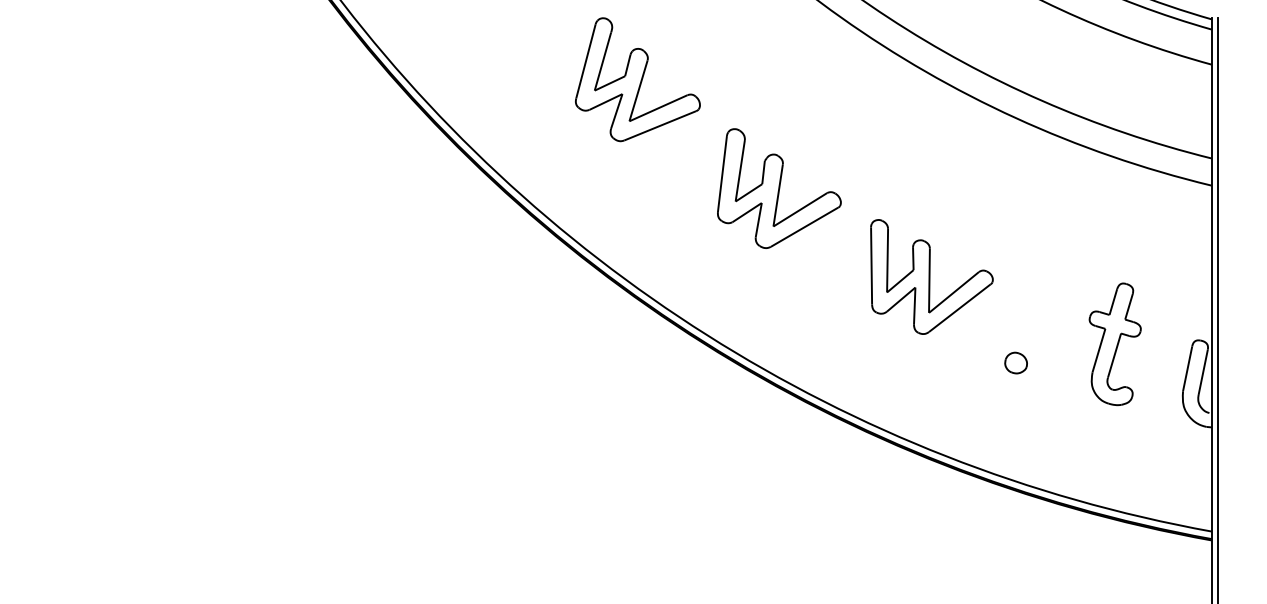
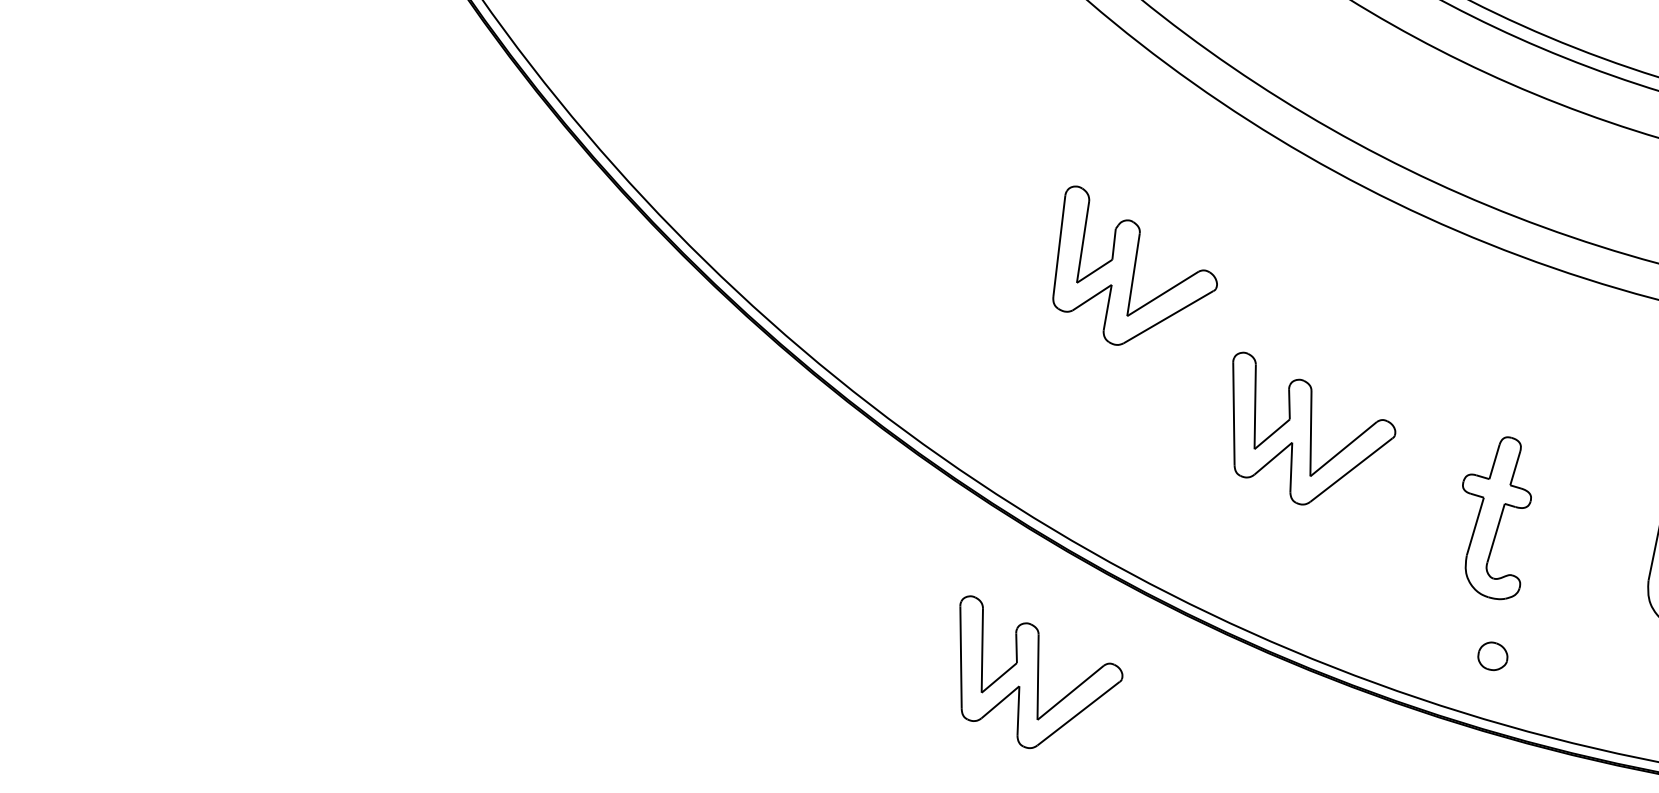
part: (637, 79) -> (922, 165), removed
part: (779, 188) -> (1135, 265), moved
part: (1114, 344) -> (1496, 518), moved
part: (1015, 362) -> (1492, 655), moved
part: (726, 459) -> (1040, 671), added

